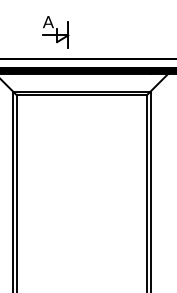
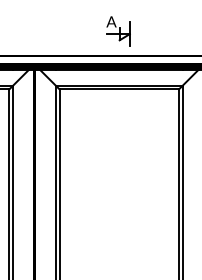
part: (55, 32) -> (118, 31), moved

